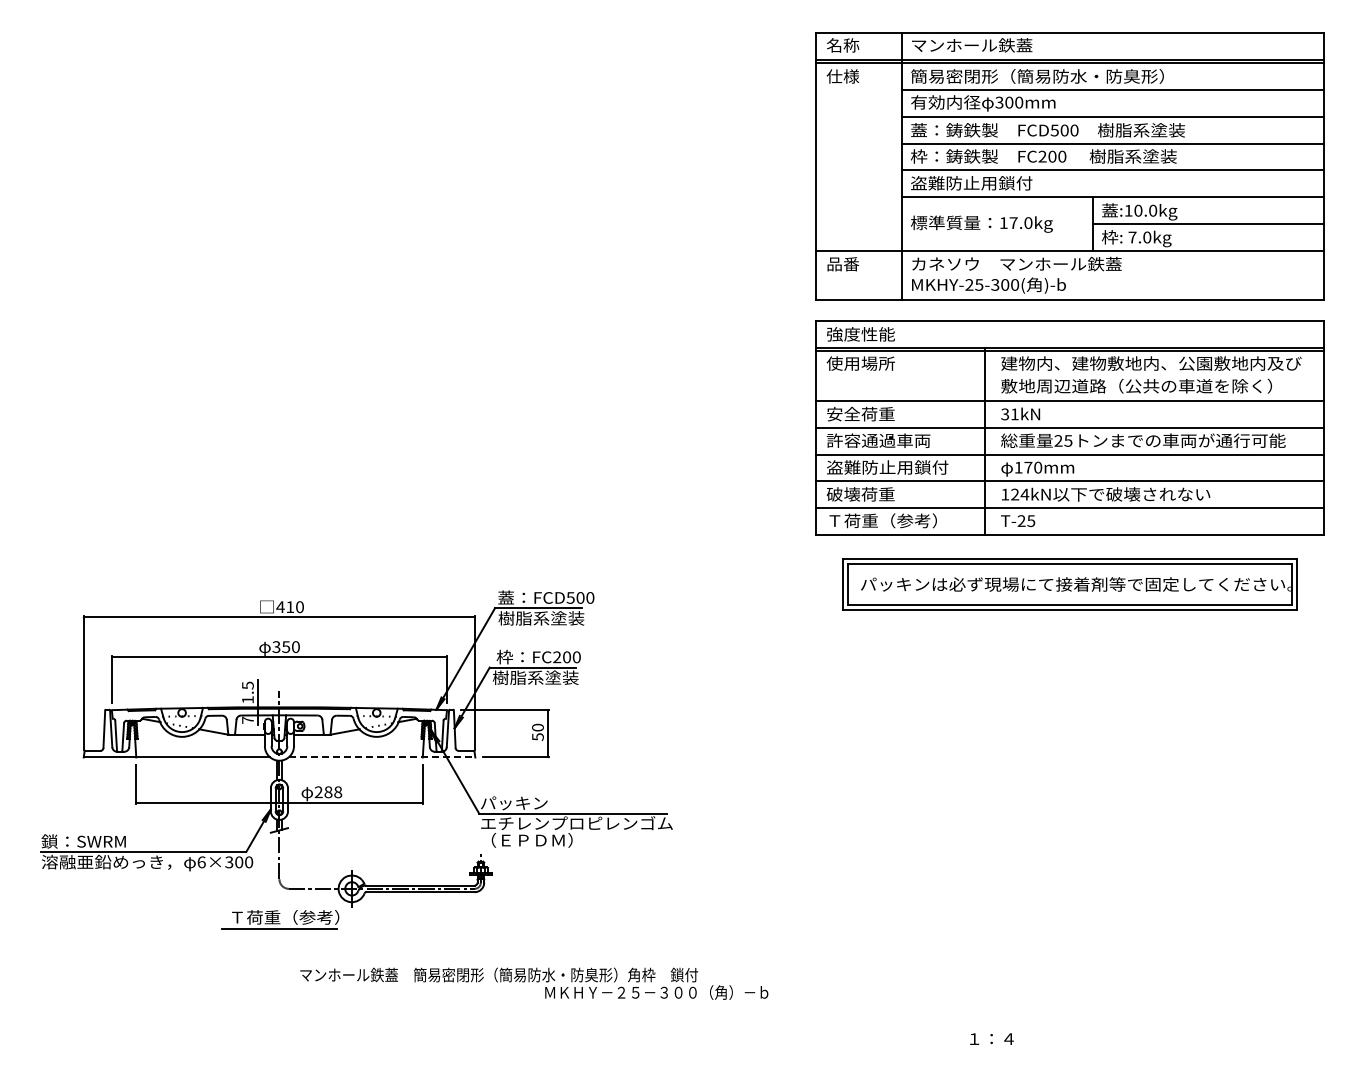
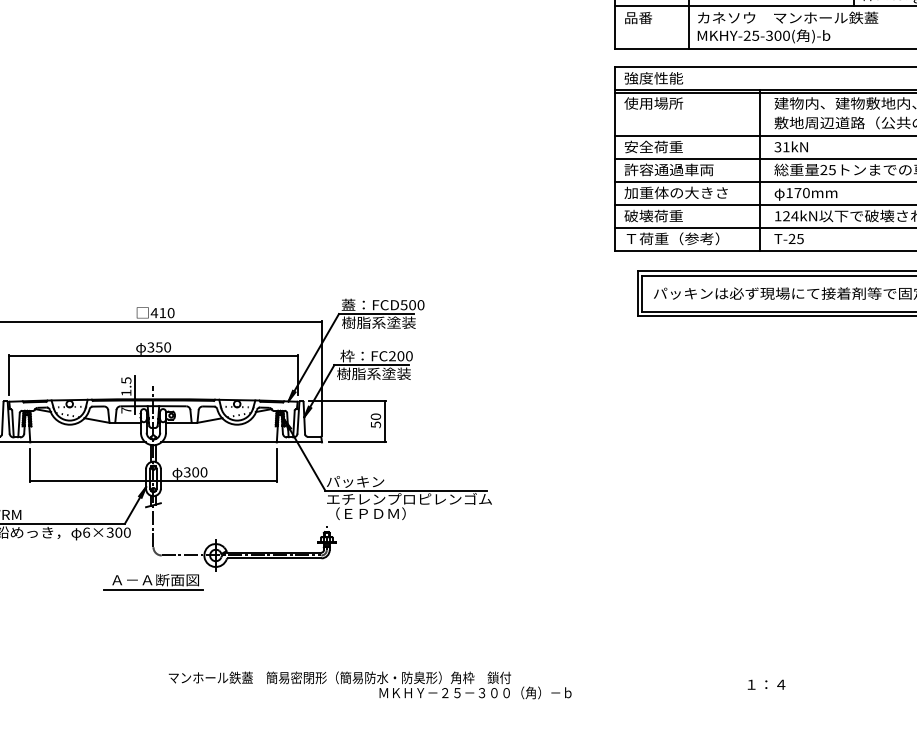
text: (887, 467) -> (676, 192), 盗難防止用鎖付 -> 加重体の大きさ
line: (382, 757) -> (242, 442), dashed -> solid
text: (328, 792) -> (195, 472), 288 -> 300
text: (285, 917) -> (158, 580), Ｔ荷重（参考） -> Ａ－Ａ断面図
text: (534, 983) -> (370, 685), moved

